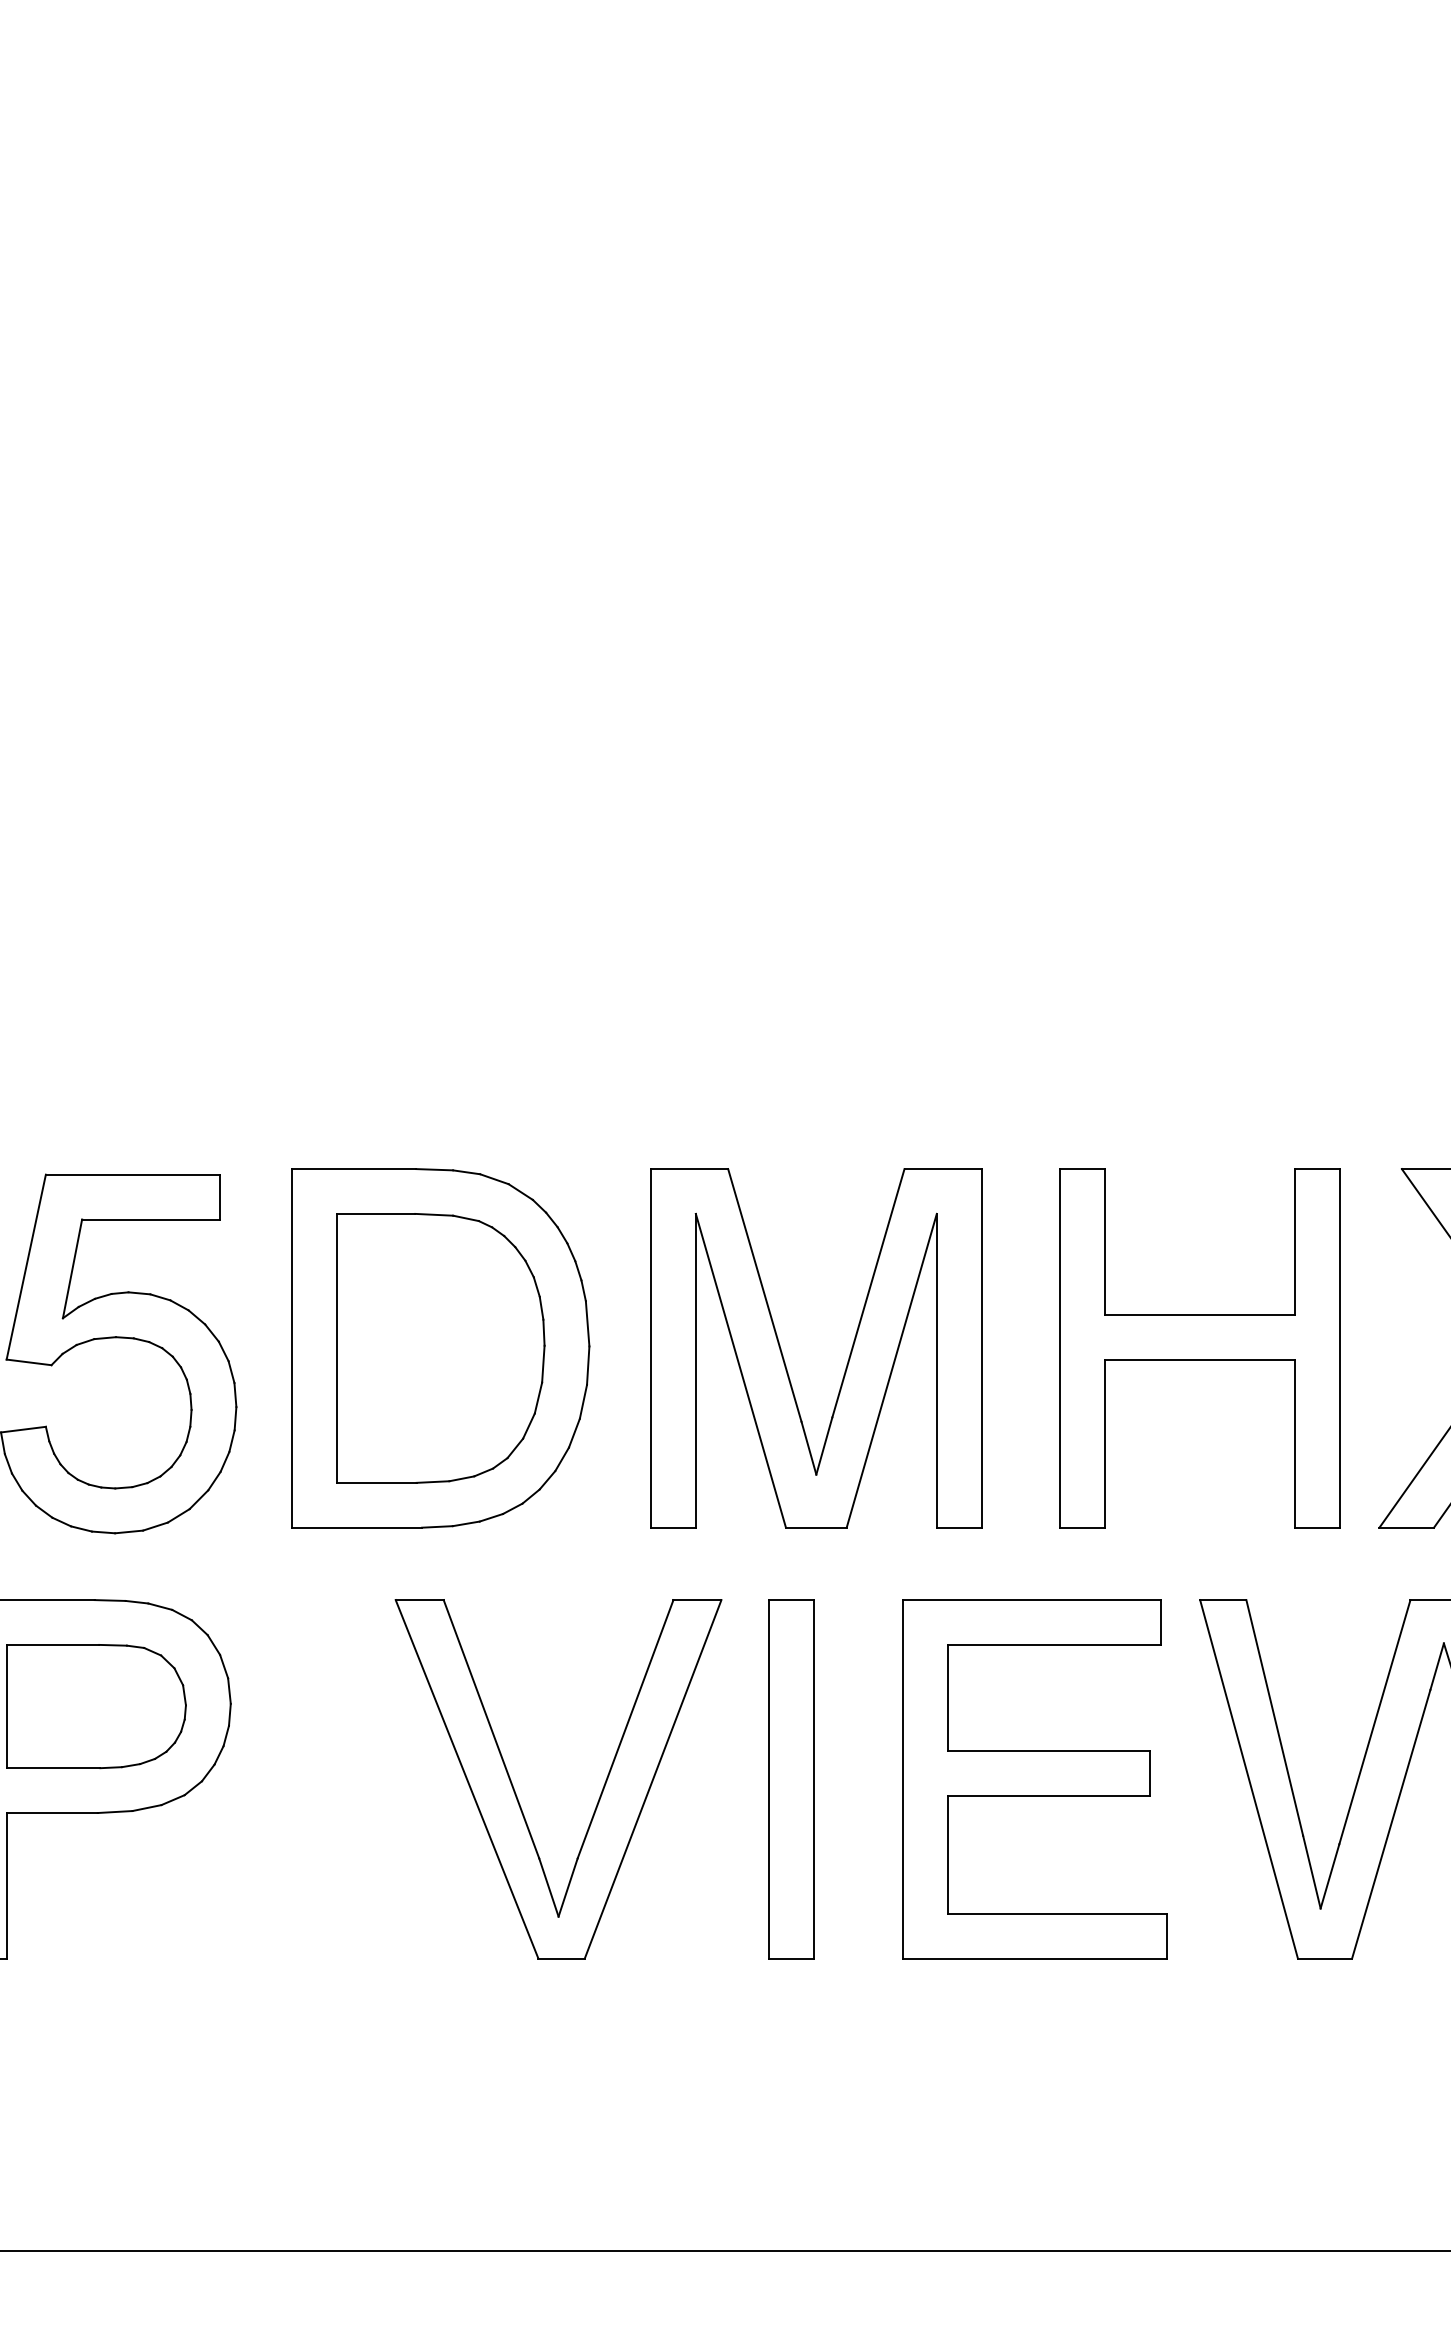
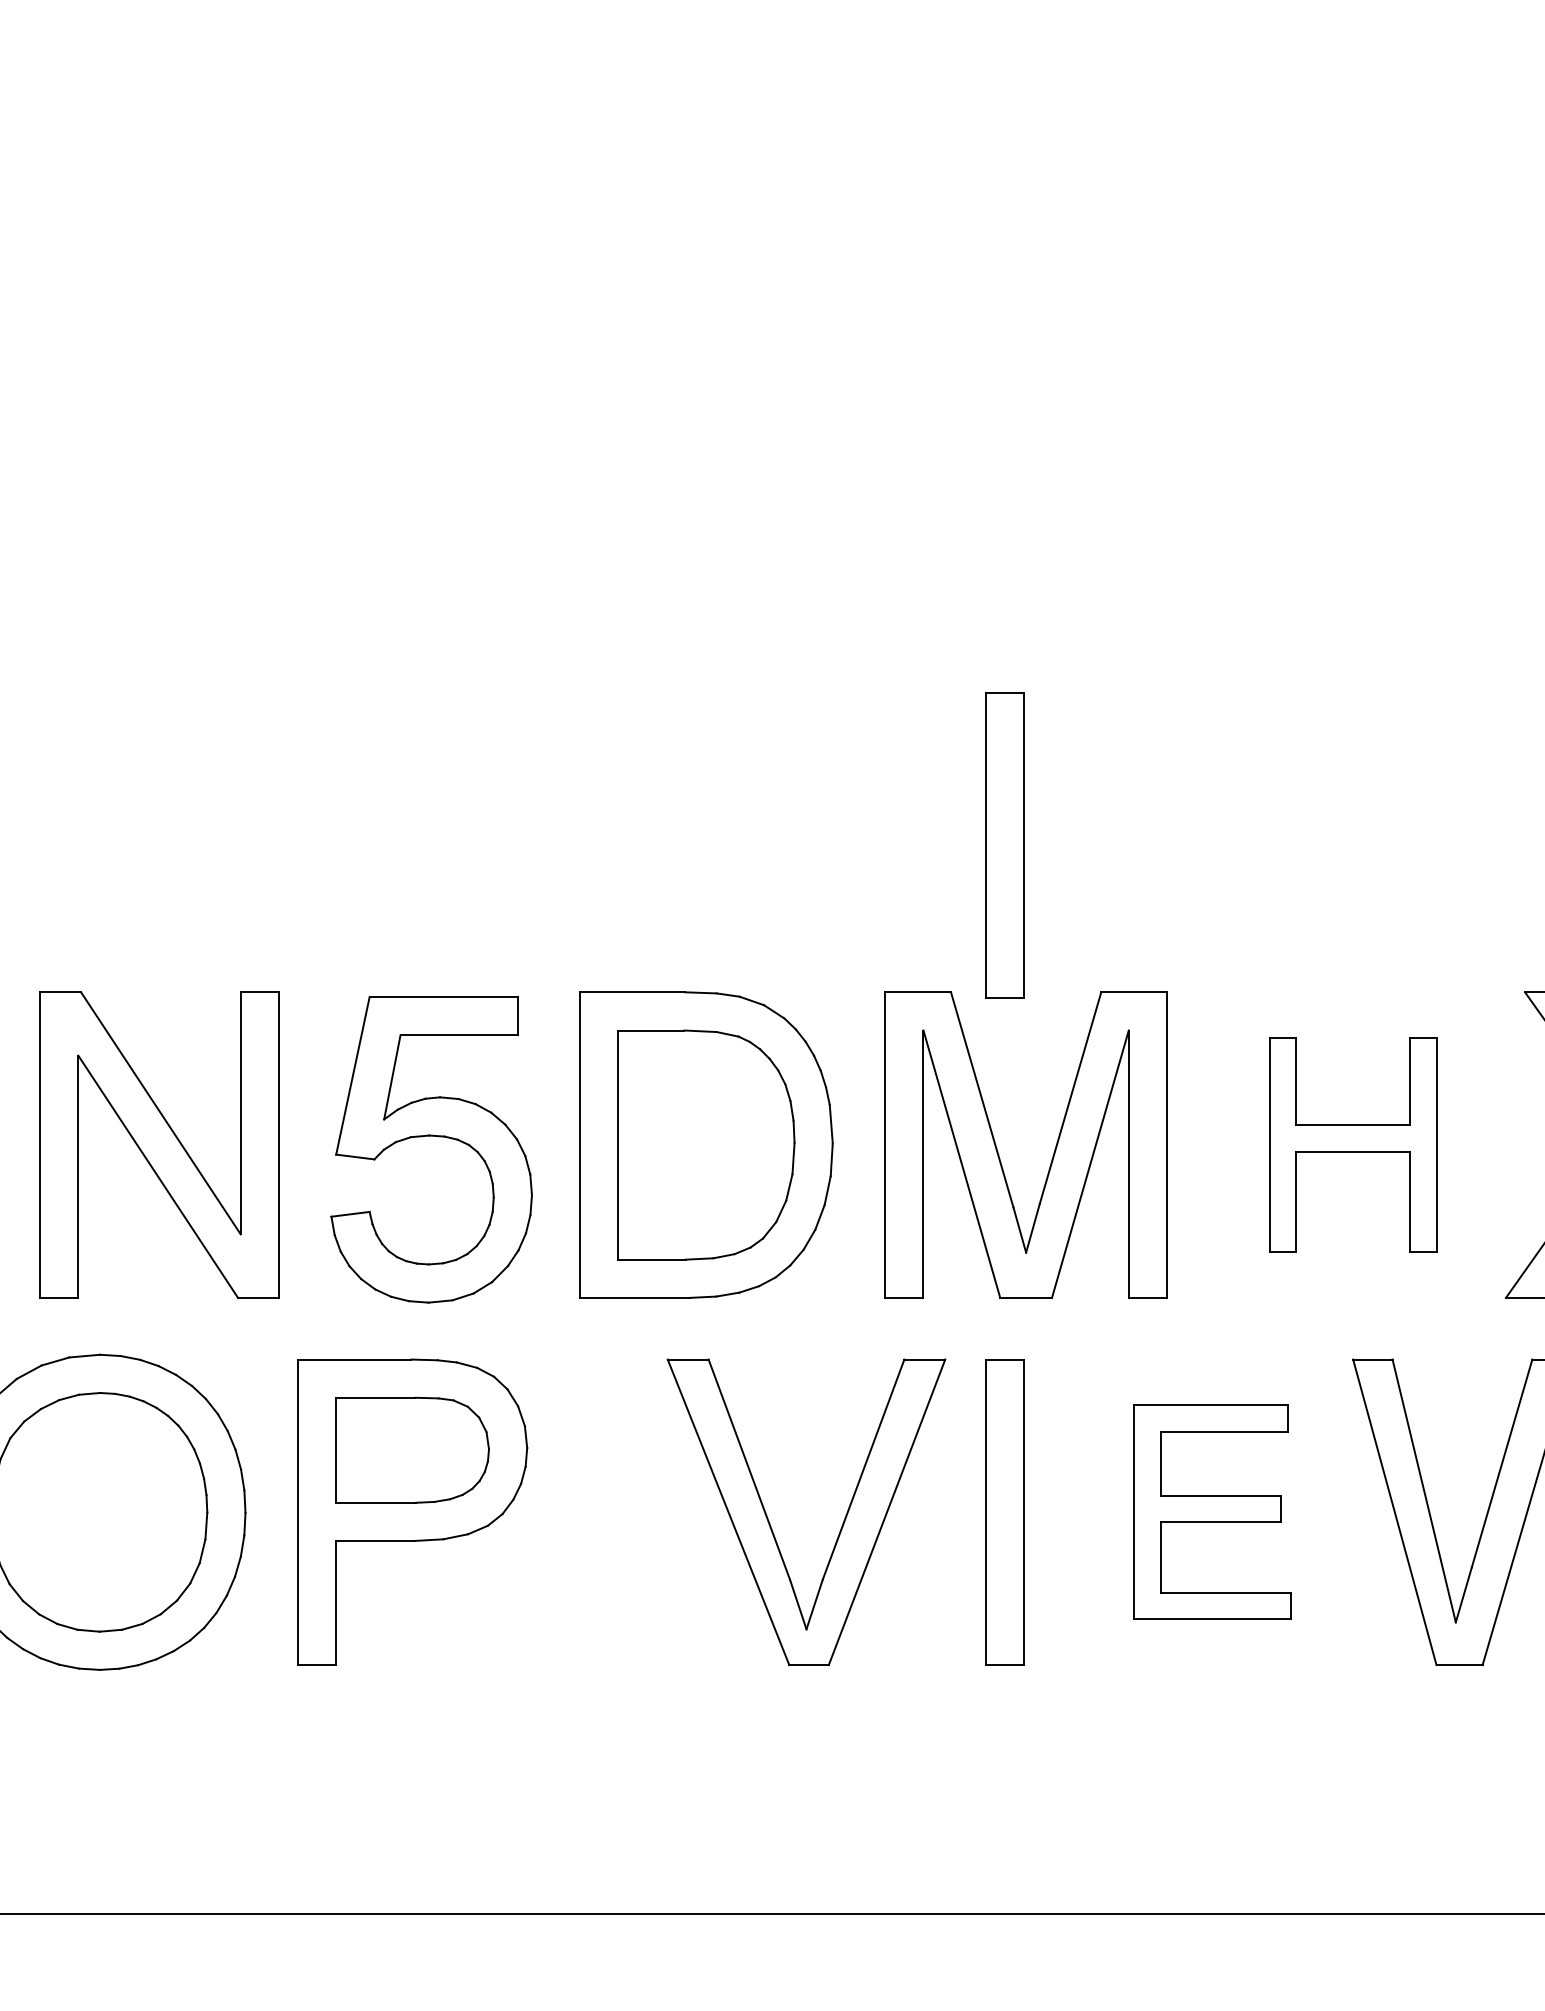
part: (790, 996) -> (1004, 845), added
part: (1200, 1347) -> (1353, 1144), size x0.7
part: (1035, 1779) -> (1212, 1512), size x0.7

